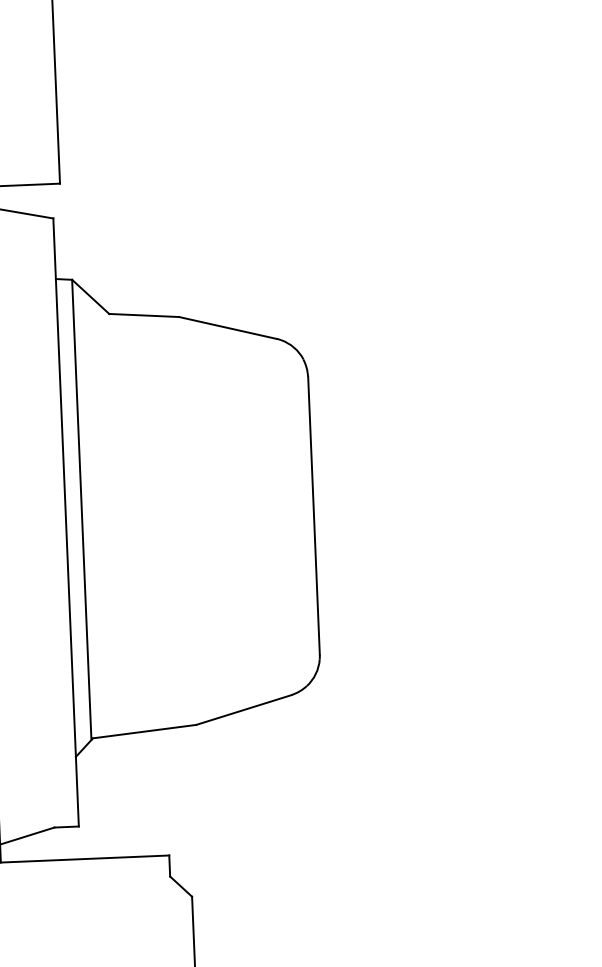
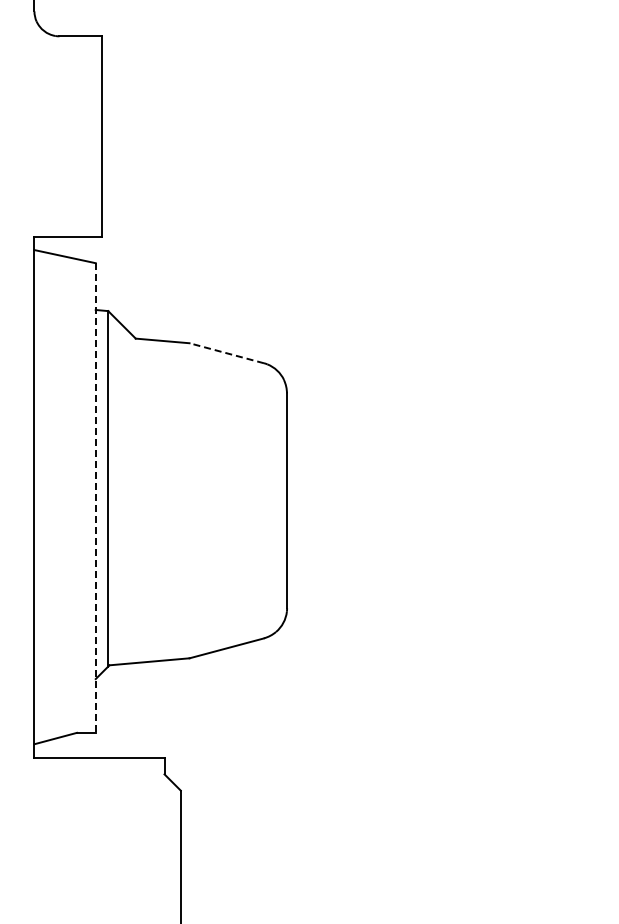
line: (227, 328) -> (226, 353), solid -> dashed
line: (65, 523) -> (95, 498), solid -> dashed

